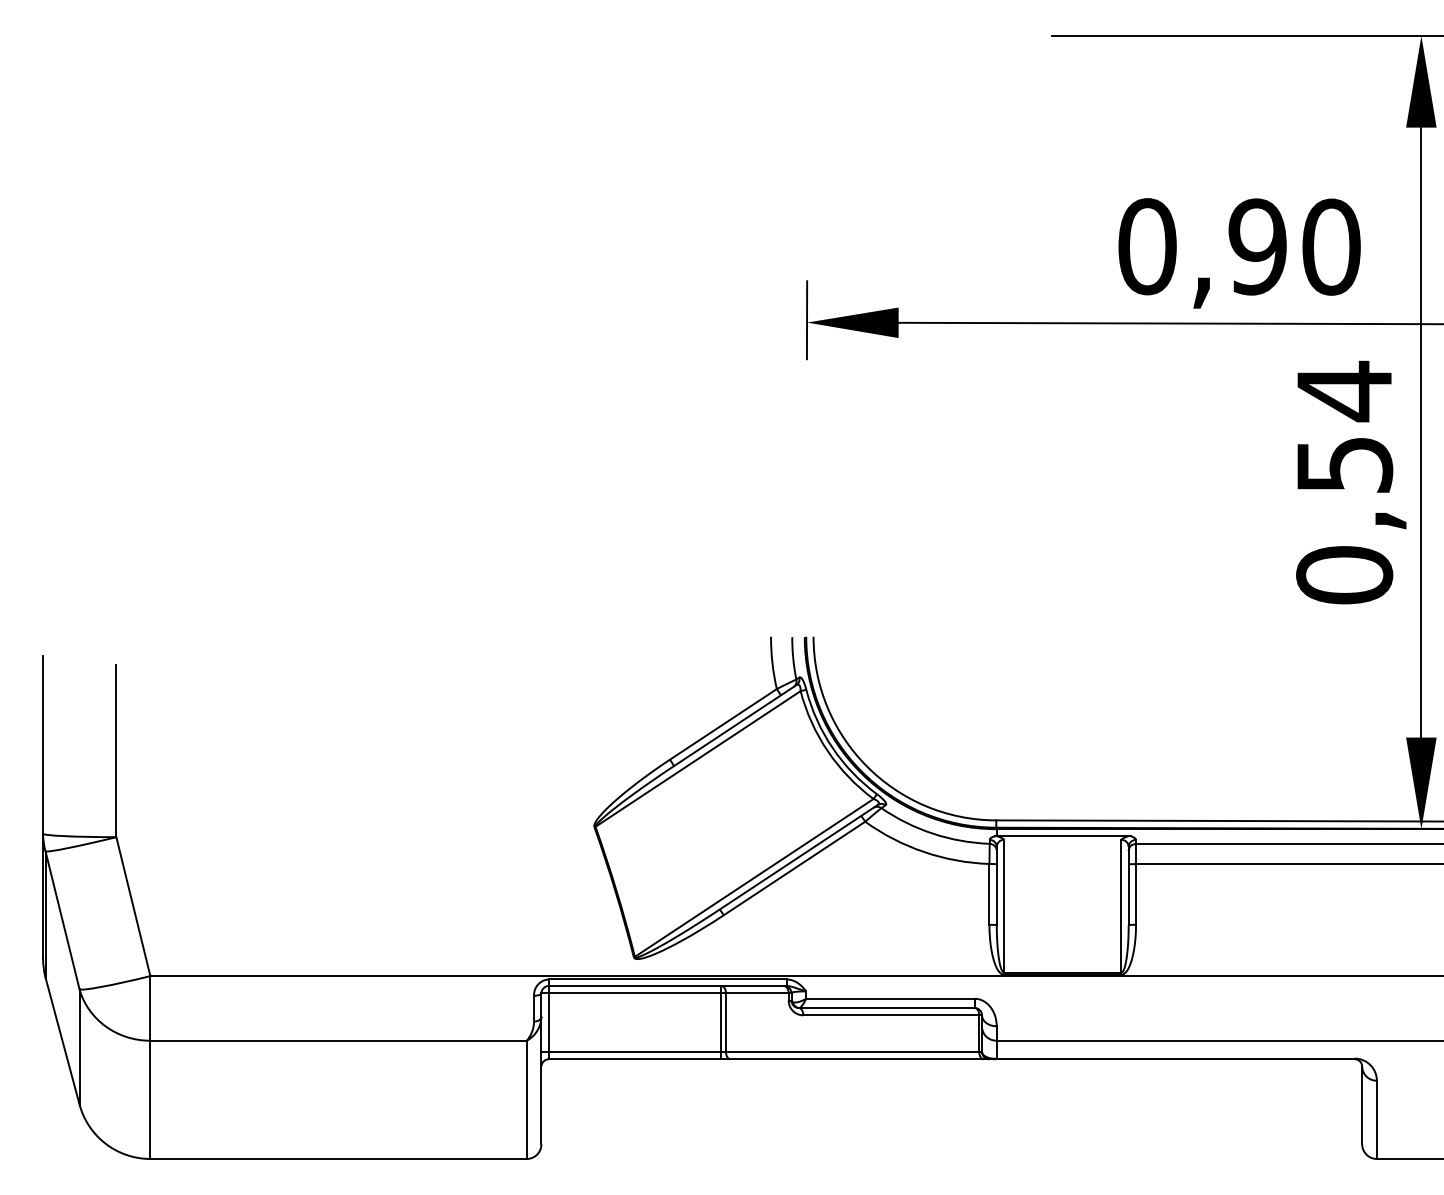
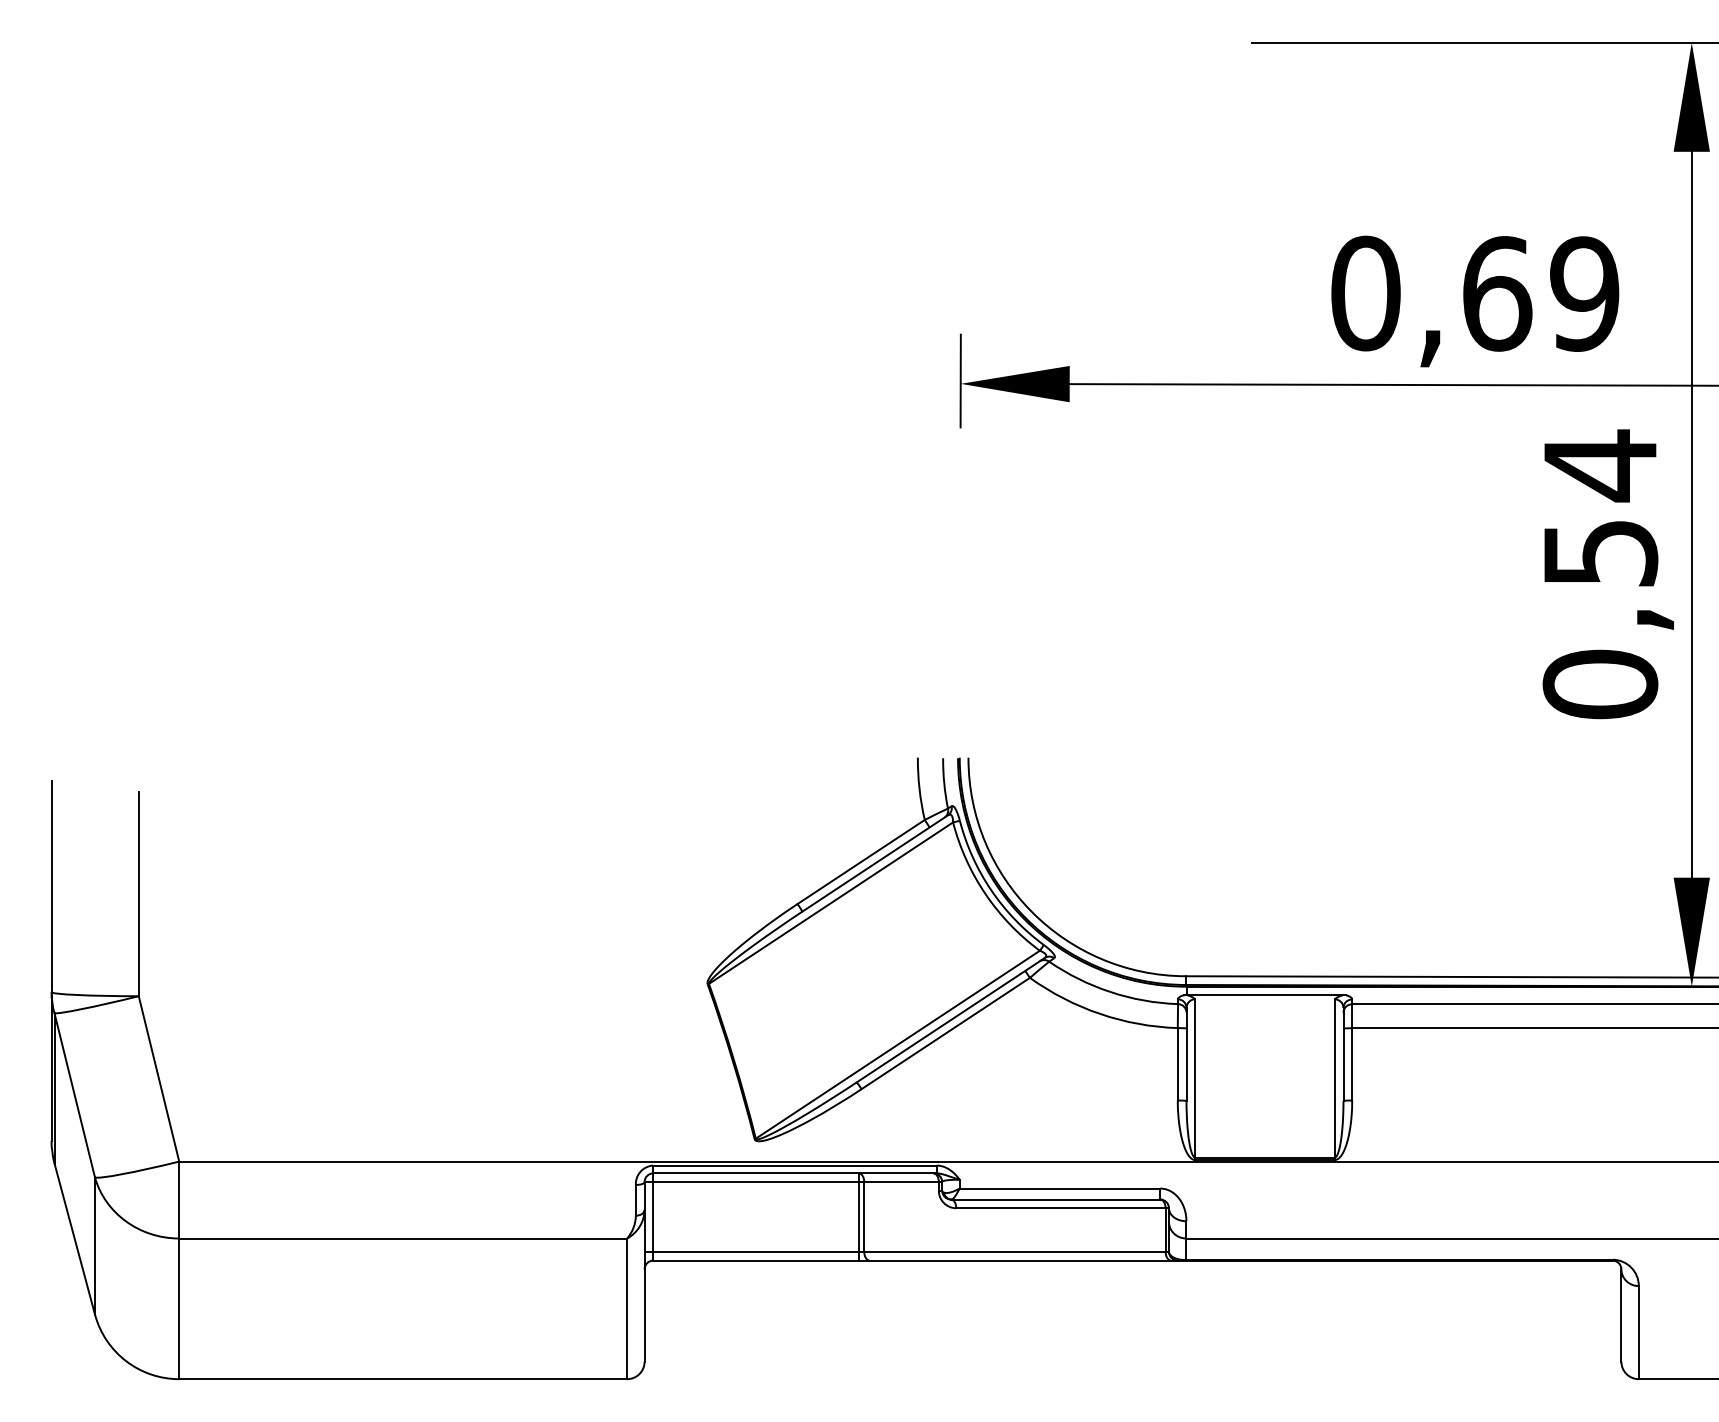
text: (1294, 246) -> (1540, 293), 0,90 -> 0,69

